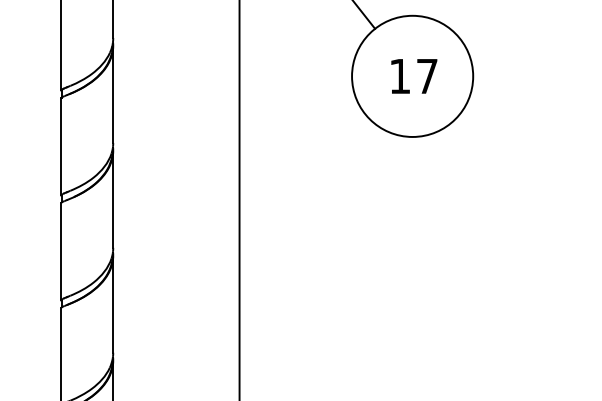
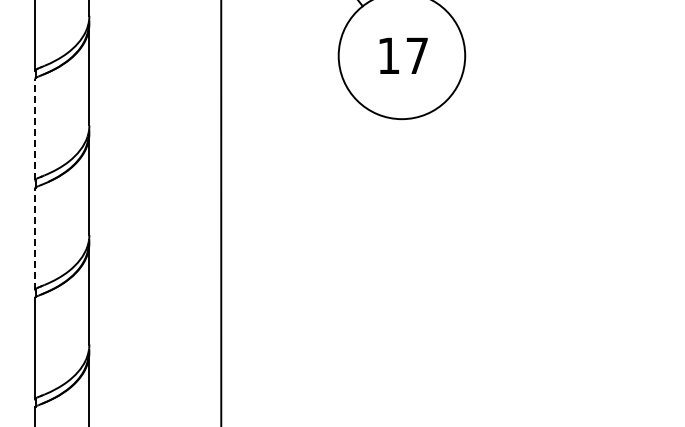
line: (60, 146) -> (34, 129), solid -> dashed
line: (60, 252) -> (34, 239), solid -> dashed

